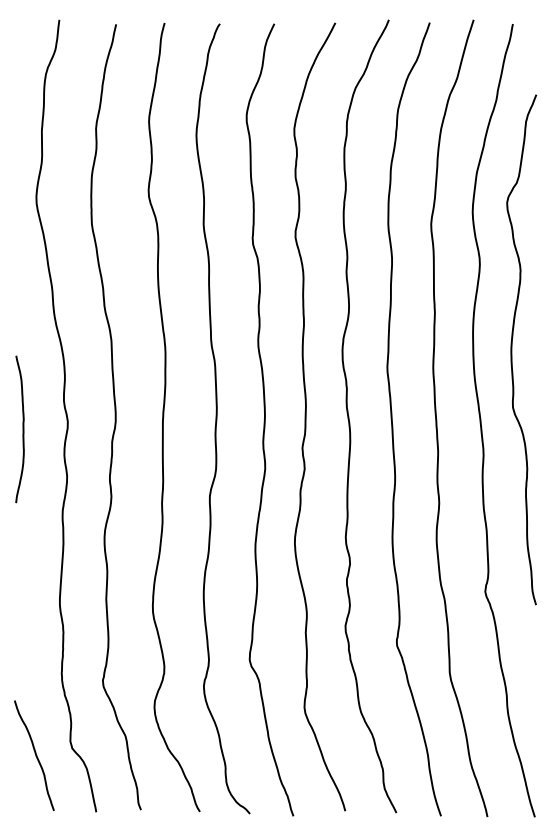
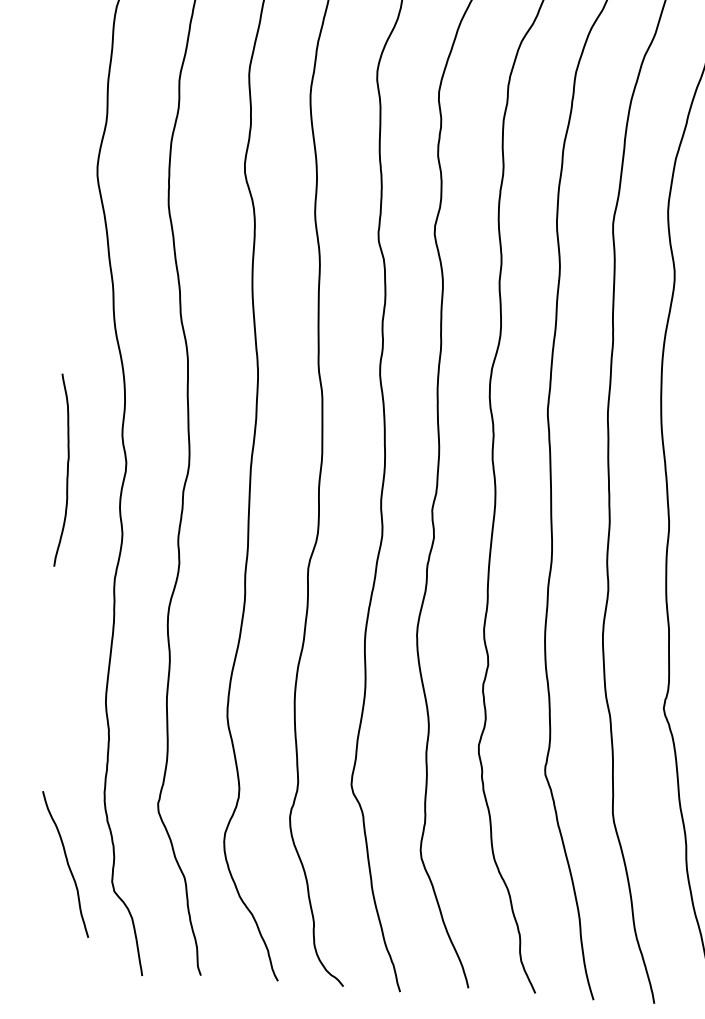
curve: (35, 755) -> (67, 864), moved

